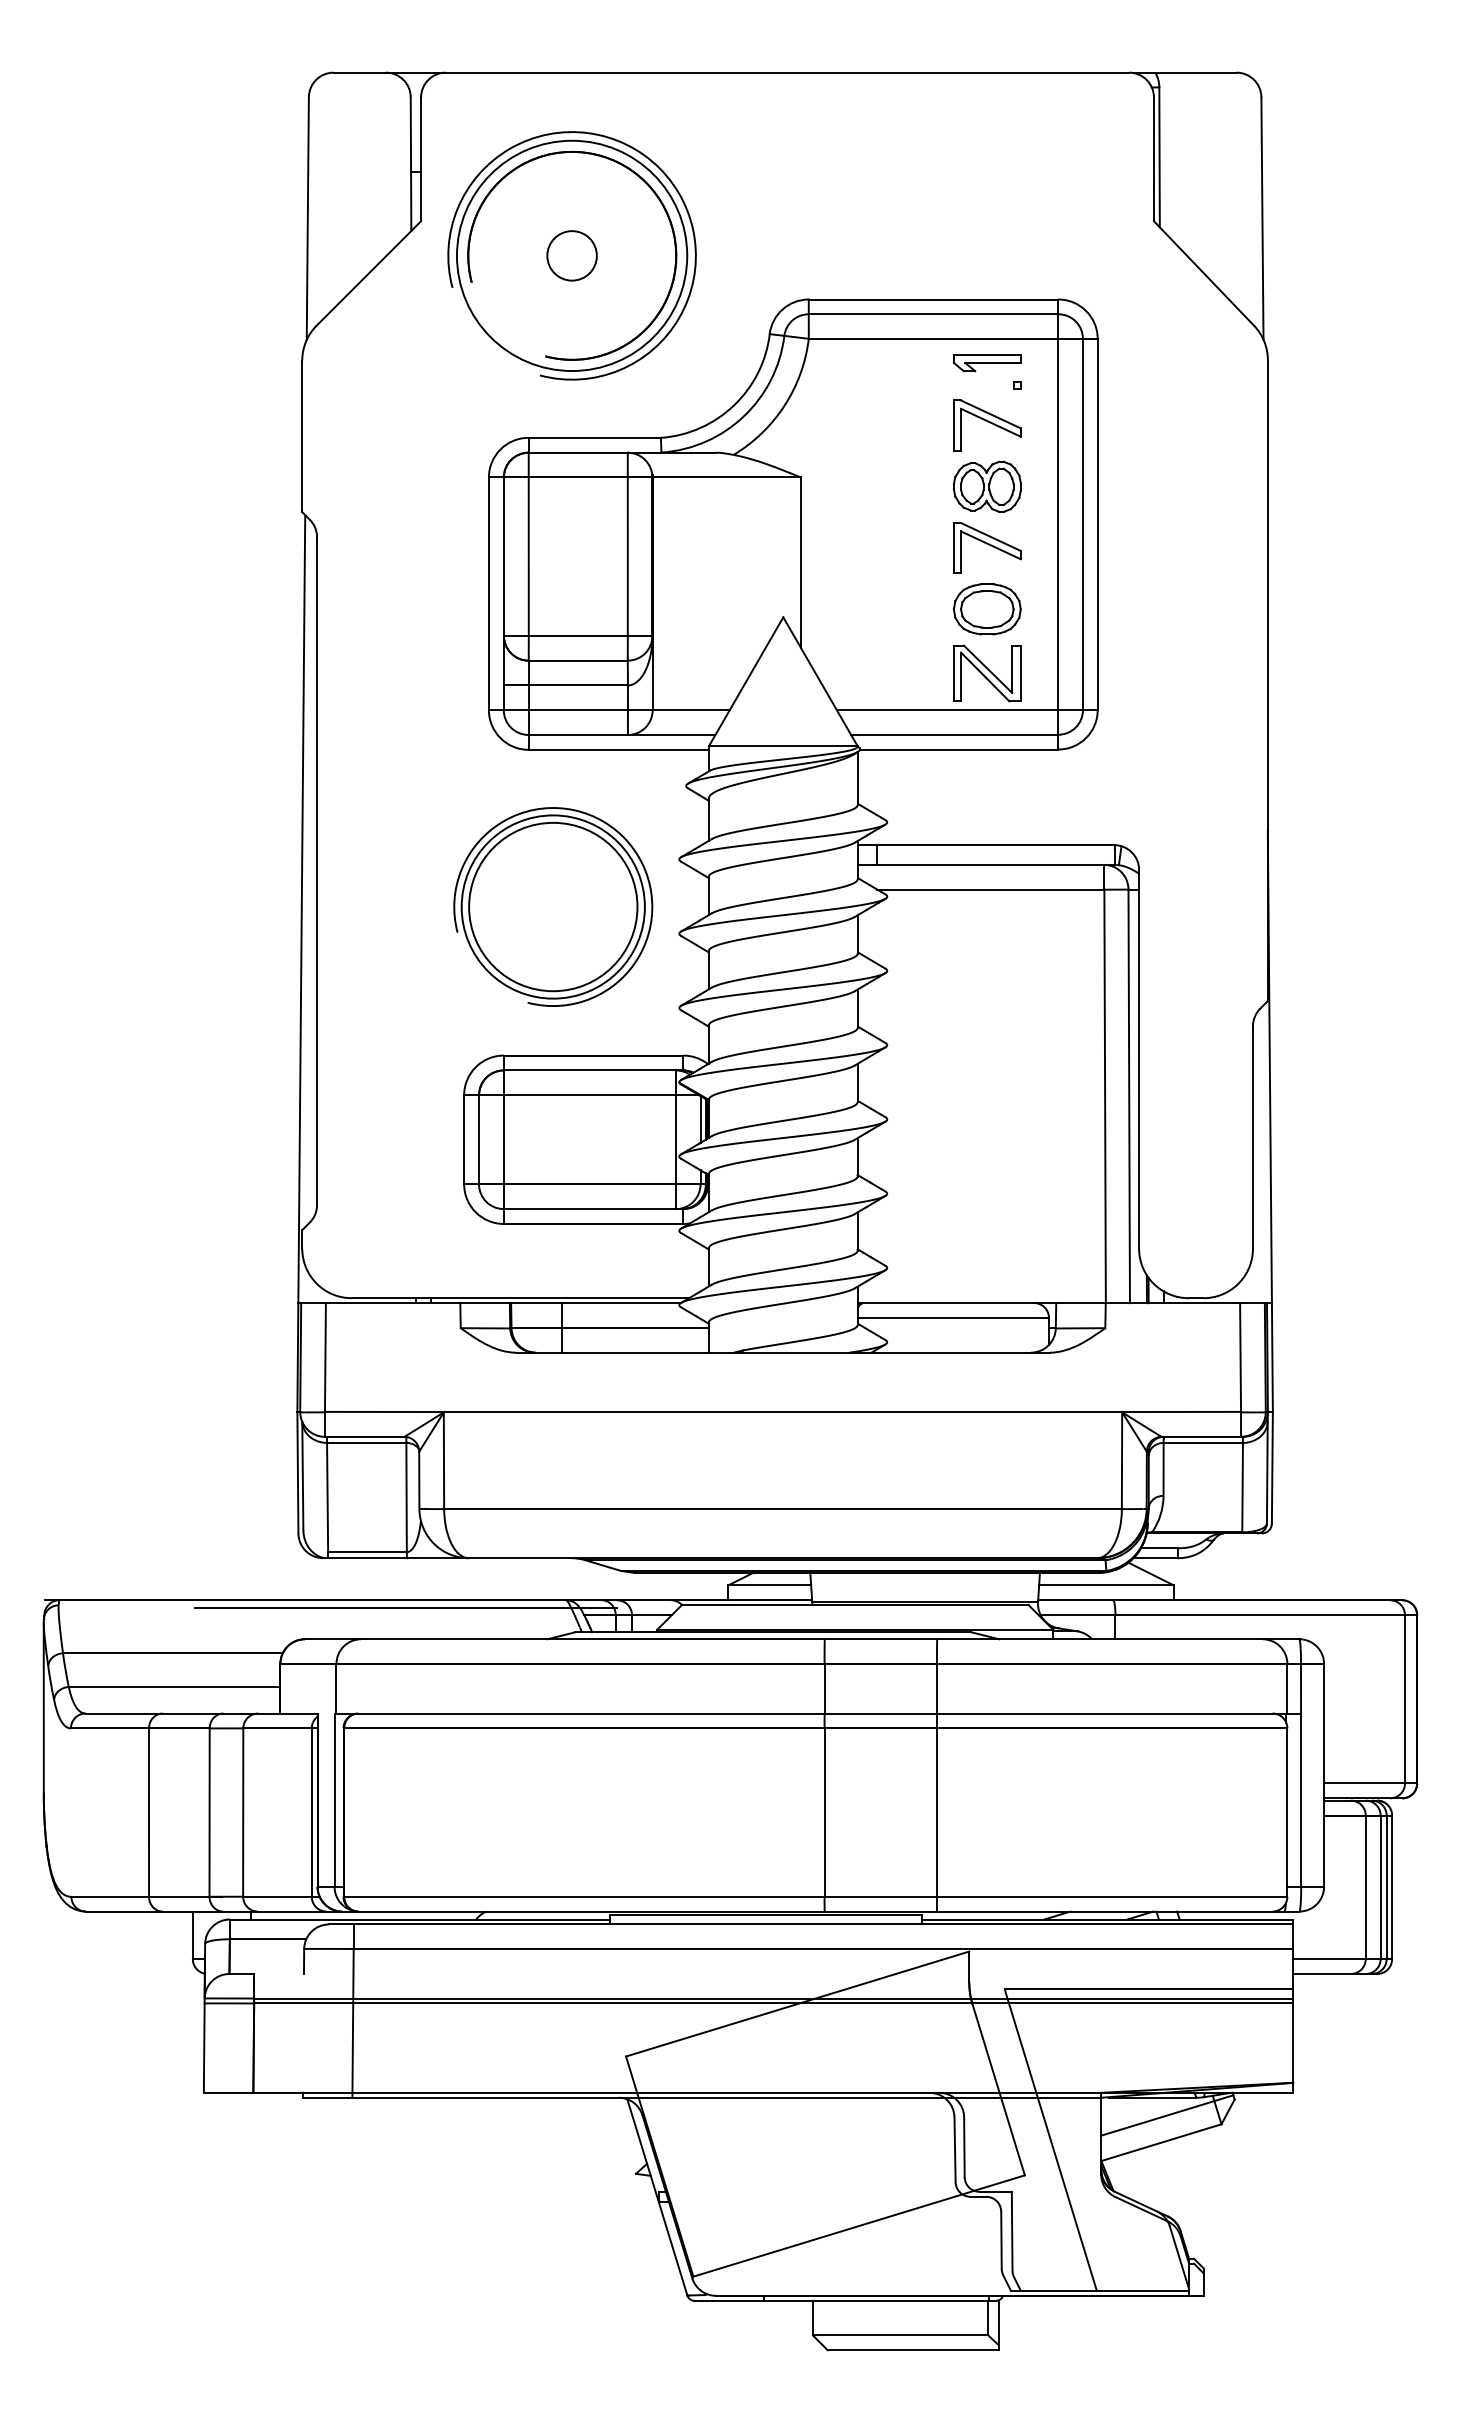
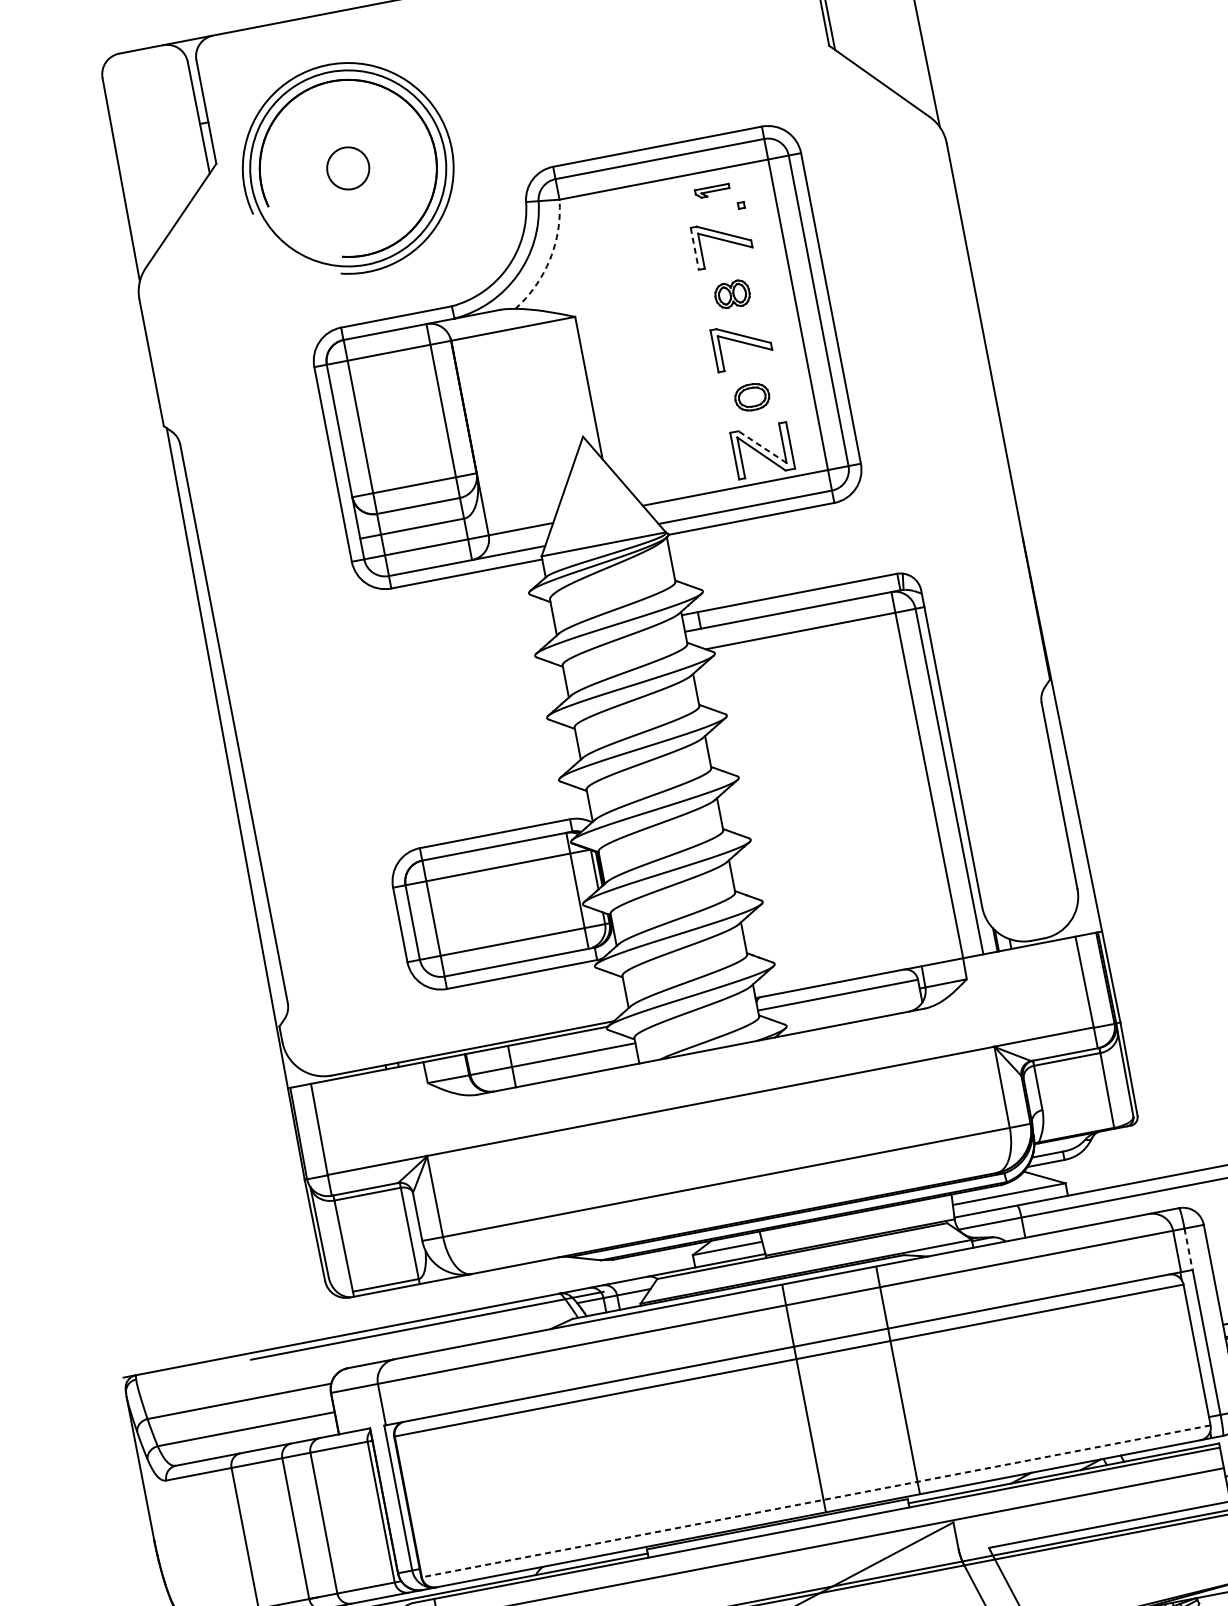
part: (986, 363) -> (712, 191), size x0.6
arc: (784, 405) -> (549, 259), solid -> dashed
line: (953, 426) -> (694, 249), solid -> dashed
part: (986, 486) -> (731, 294), size x0.6
part: (986, 609) -> (751, 397), size x0.6
line: (988, 669) -> (763, 447), solid -> dashed
part: (553, 906) -> (437, 715), removed
line: (1301, 1688) -> (1188, 1248), solid -> dashed
line: (815, 1896) -> (815, 1501), solid -> dashed

